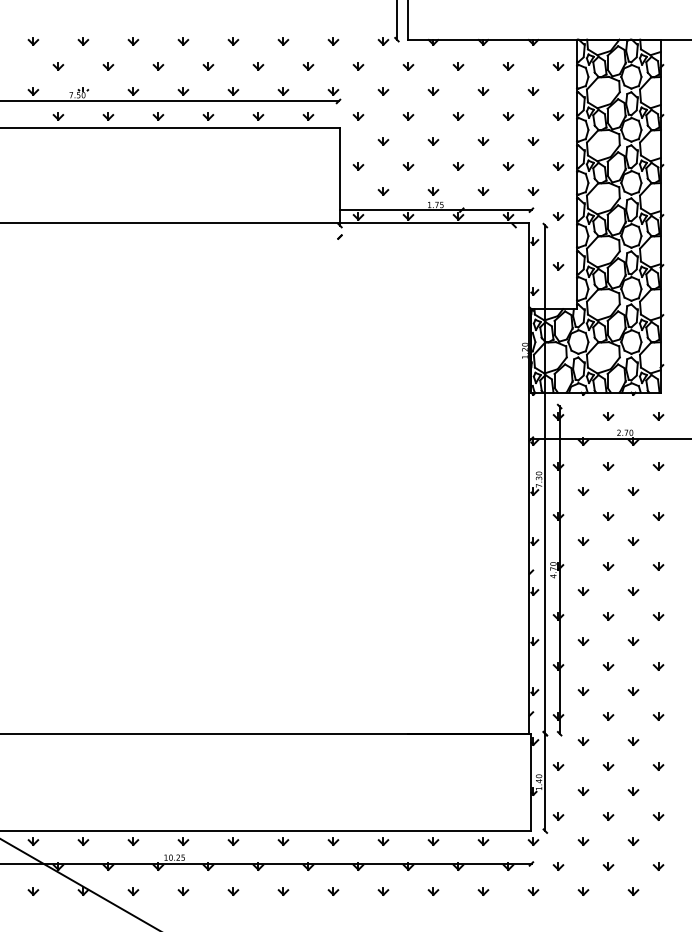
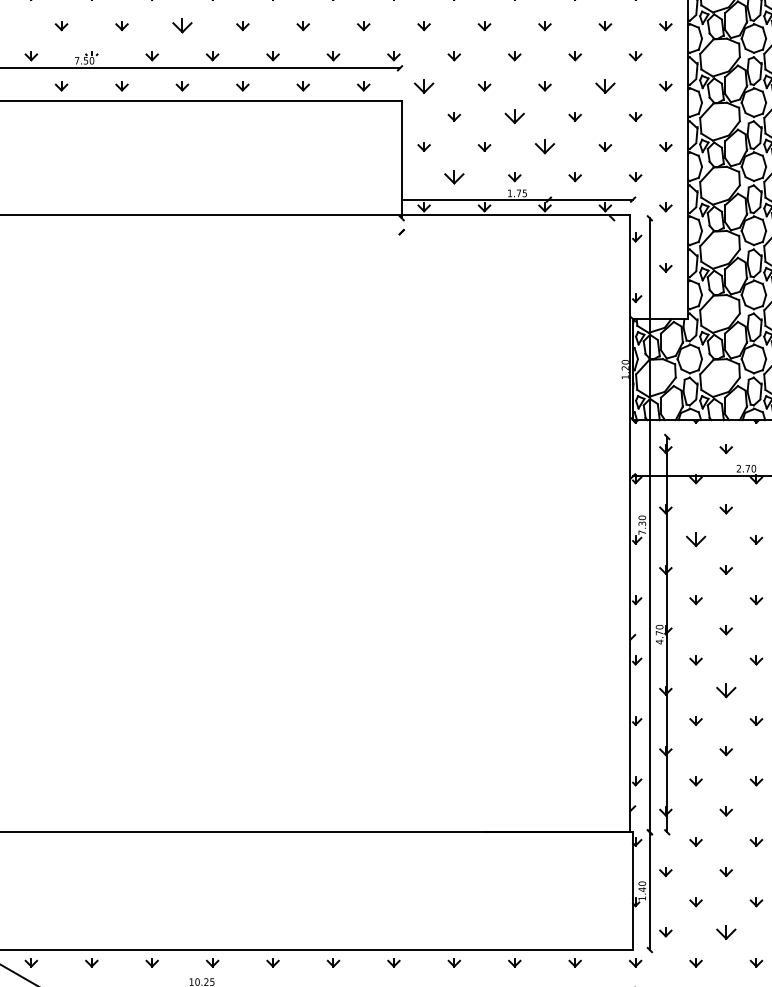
part: (158, 66) -> (182, 26), size x1.6
part: (358, 116) -> (424, 86), size x1.6
part: (508, 116) -> (605, 86), size x1.6
part: (433, 141) -> (514, 116), size x1.6
part: (458, 166) -> (544, 146), size x1.6
part: (383, 191) -> (454, 177), size x1.6
part: (583, 491) -> (696, 539), size x1.6
part: (608, 616) -> (726, 690), size x1.6
part: (608, 816) -> (726, 932), size x1.6

